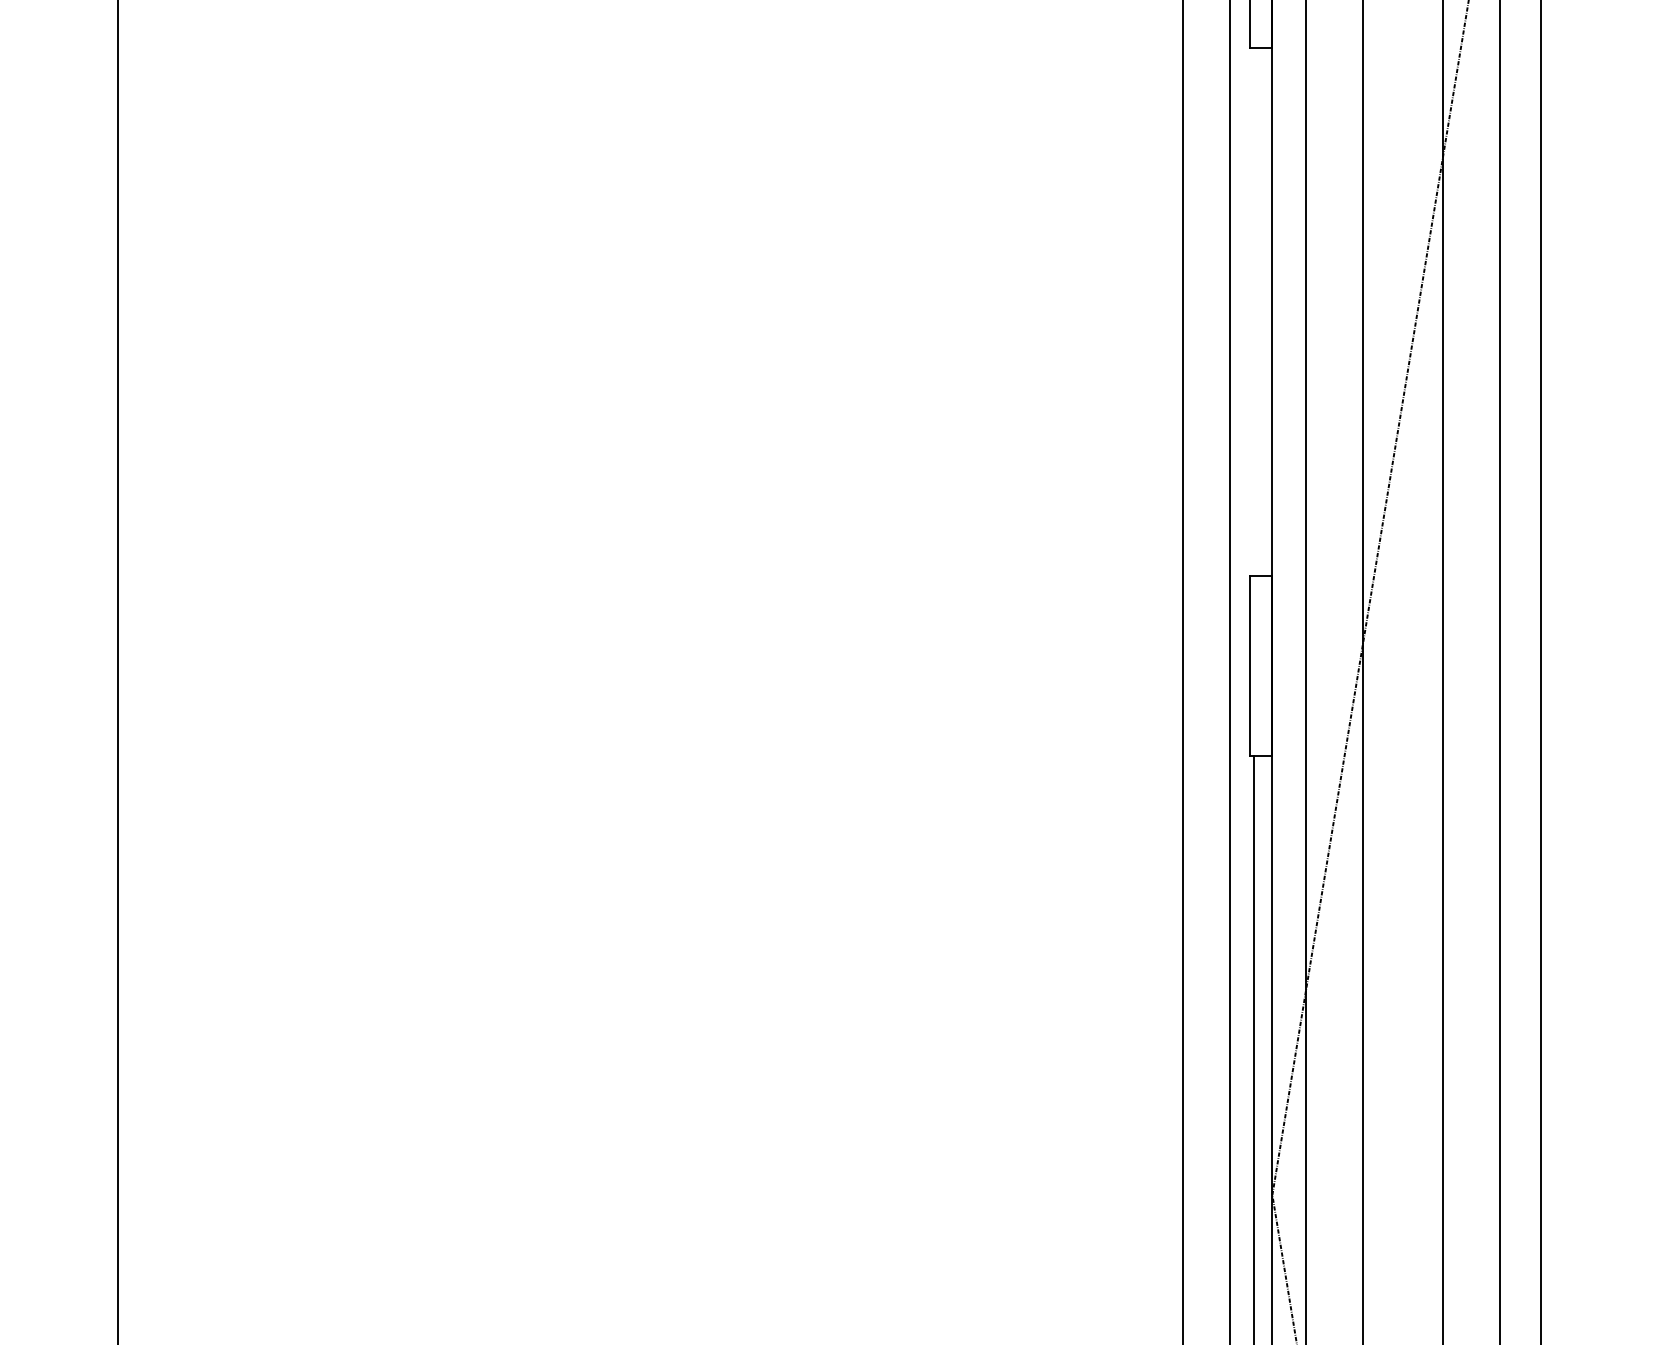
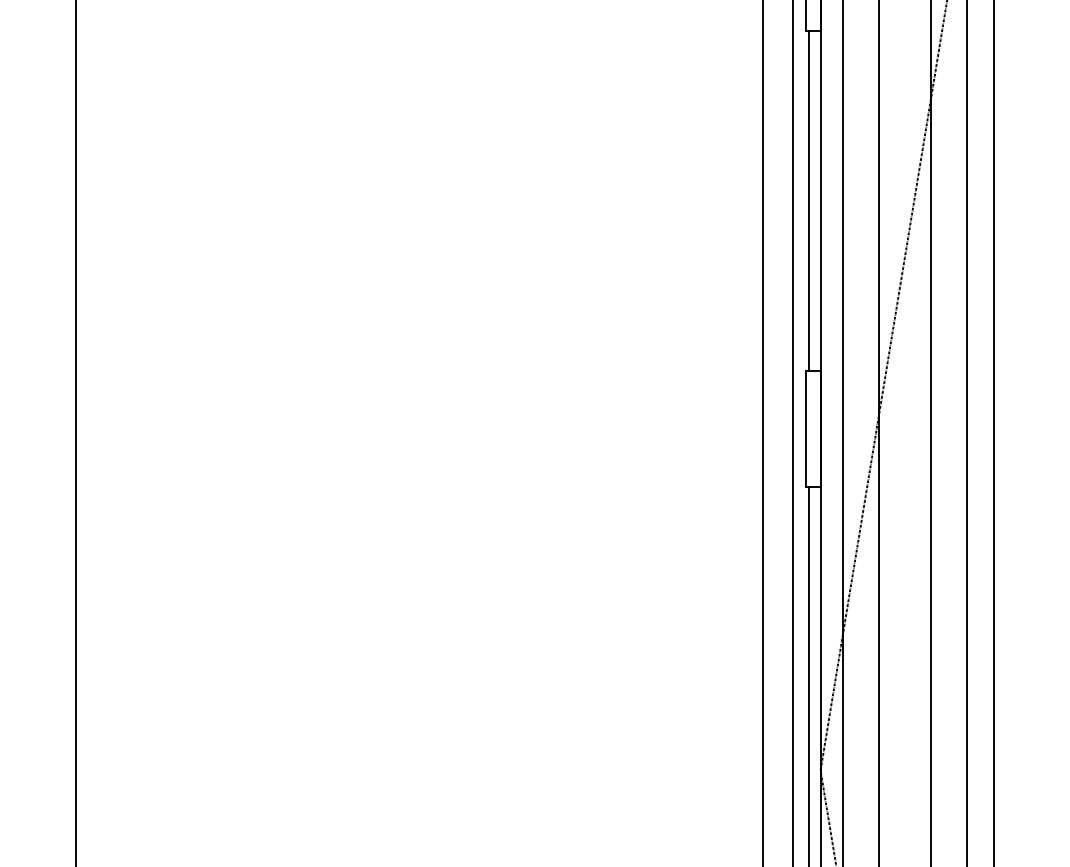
line: (1253, 311) -> (808, 200), added

